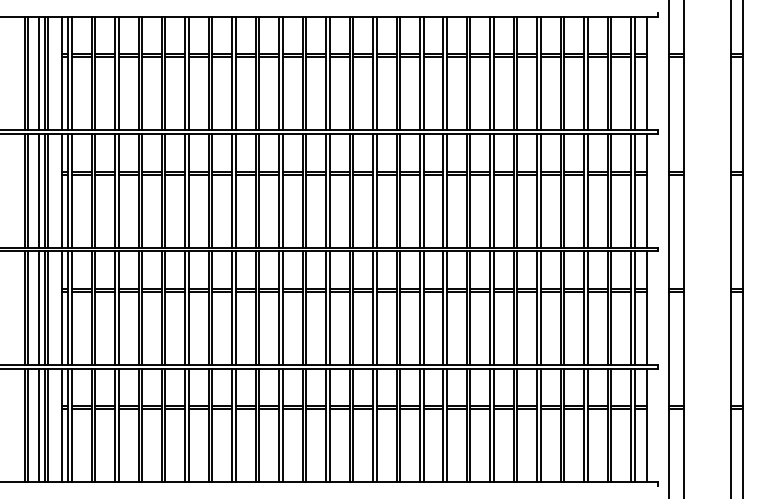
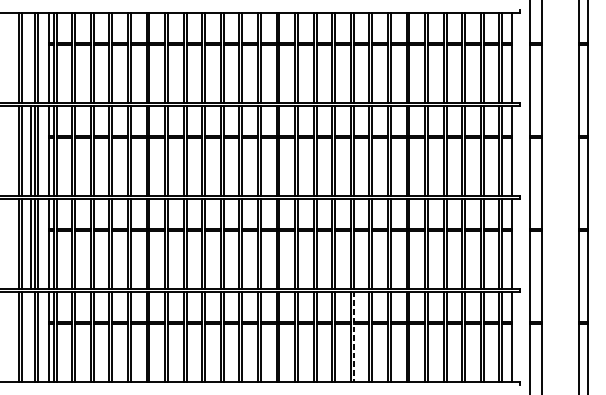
line: (39, 73) -> (31, 58), removed
line: (39, 425) -> (31, 336), removed
line: (447, 425) -> (354, 336), solid -> dashed

